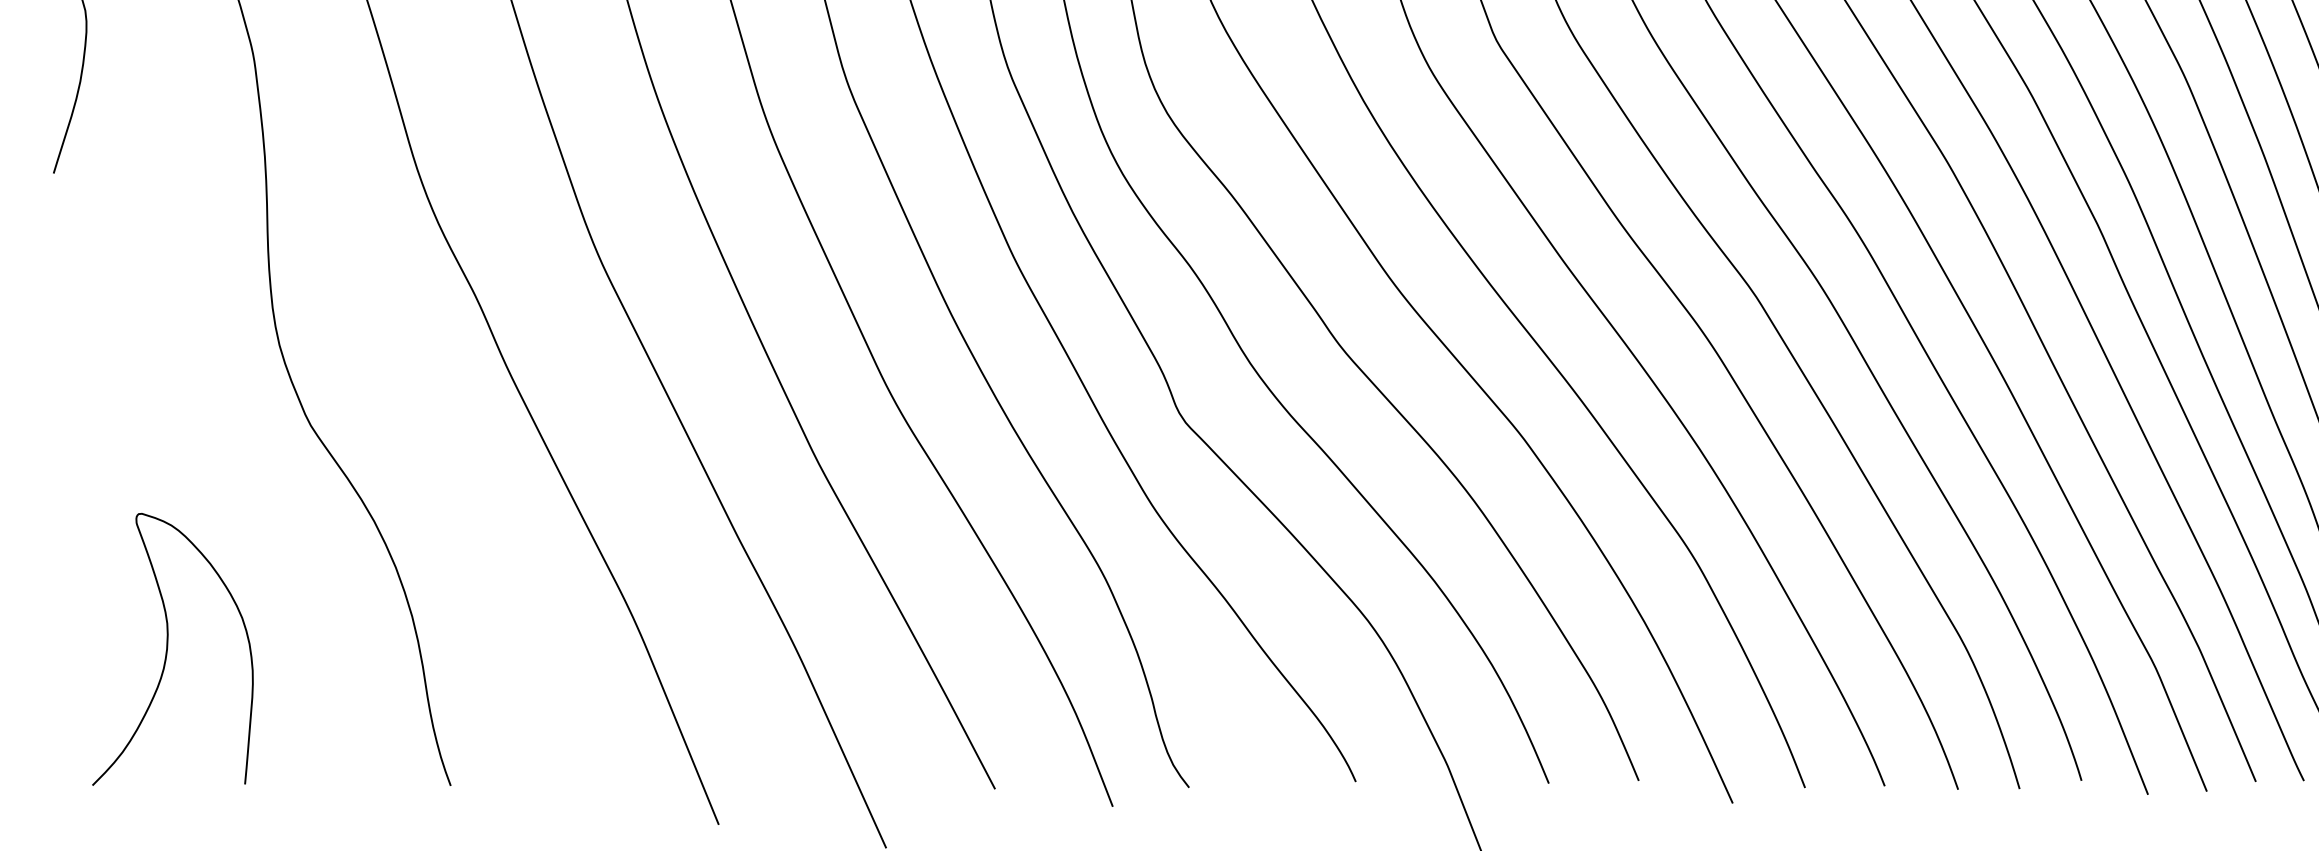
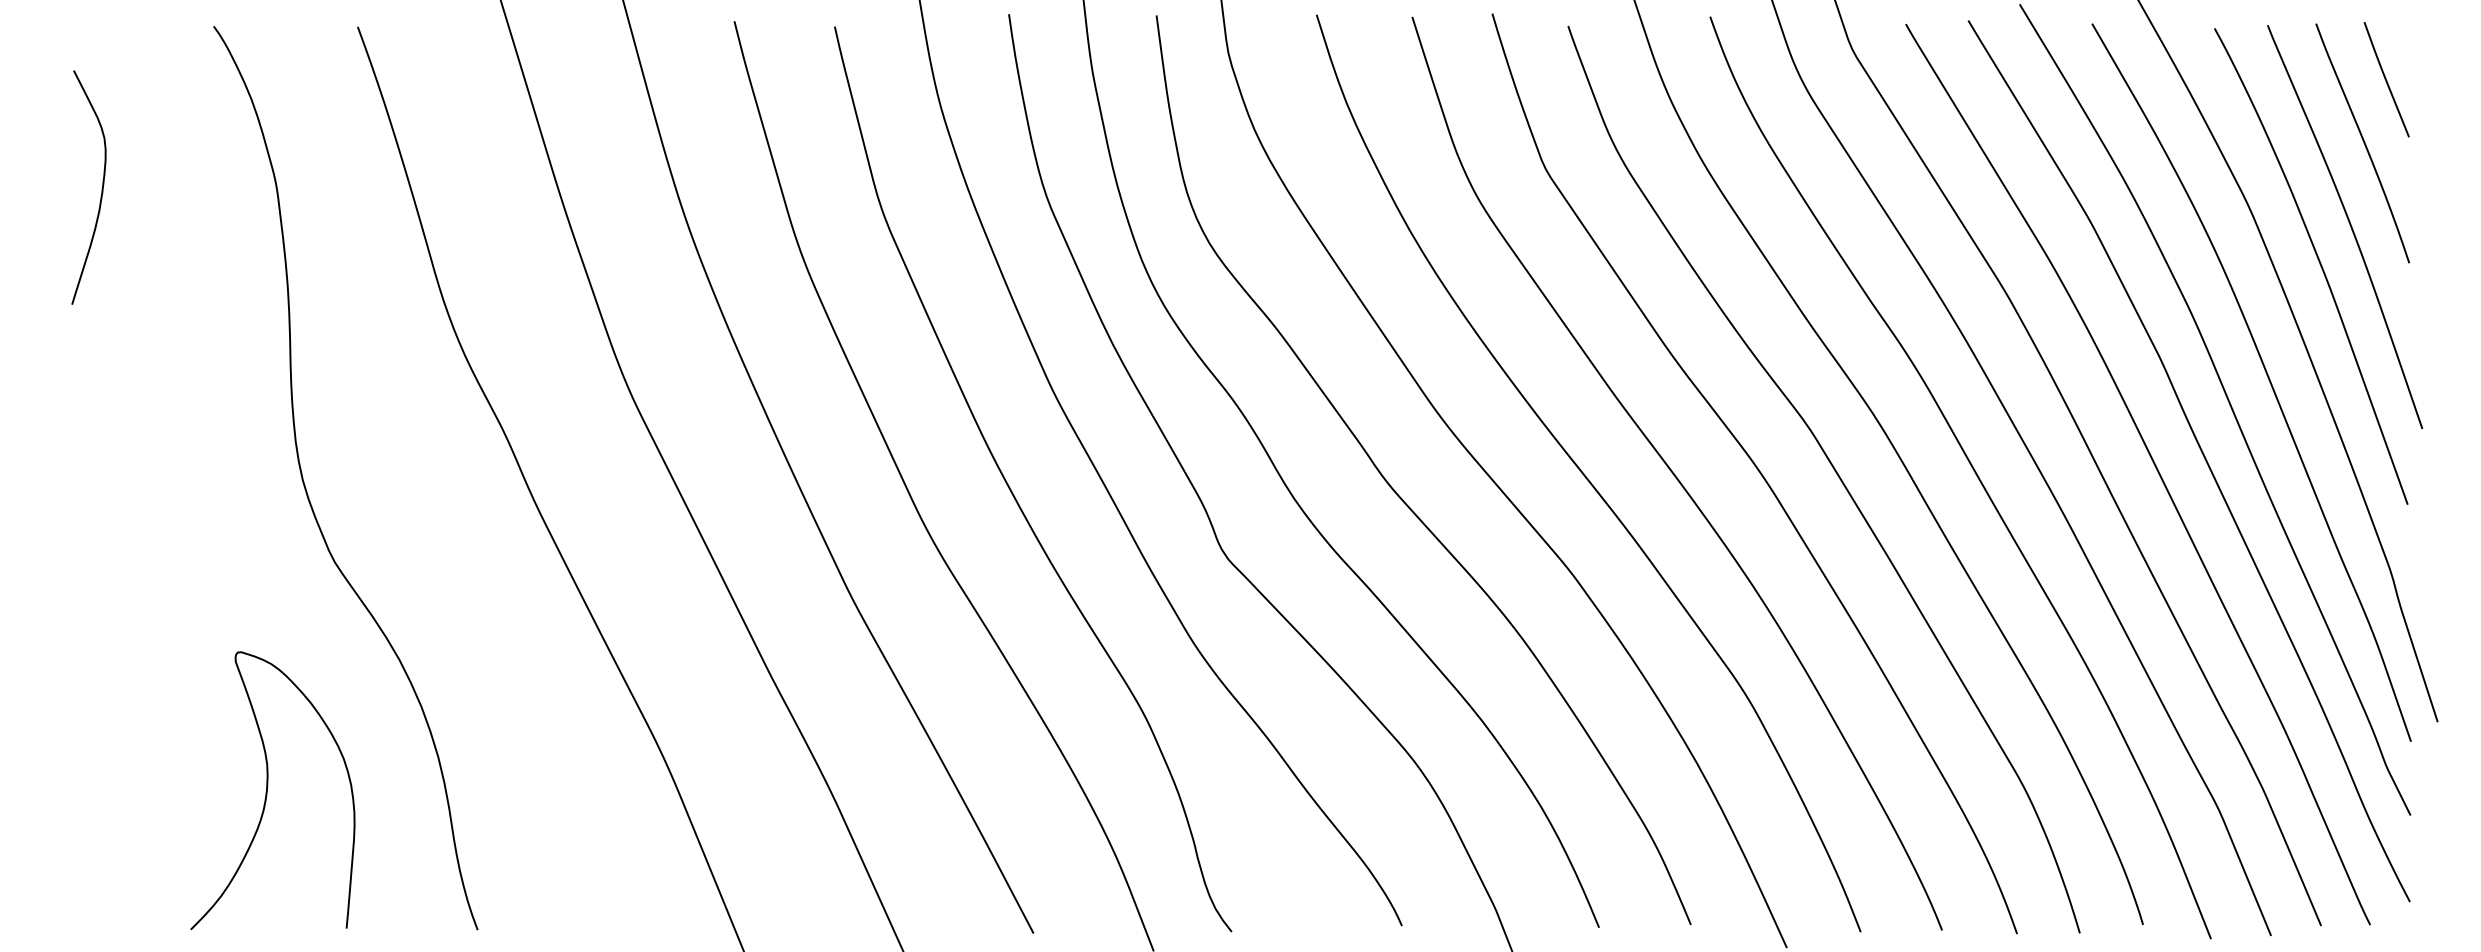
curve: (167, 649) -> (267, 790), moved

